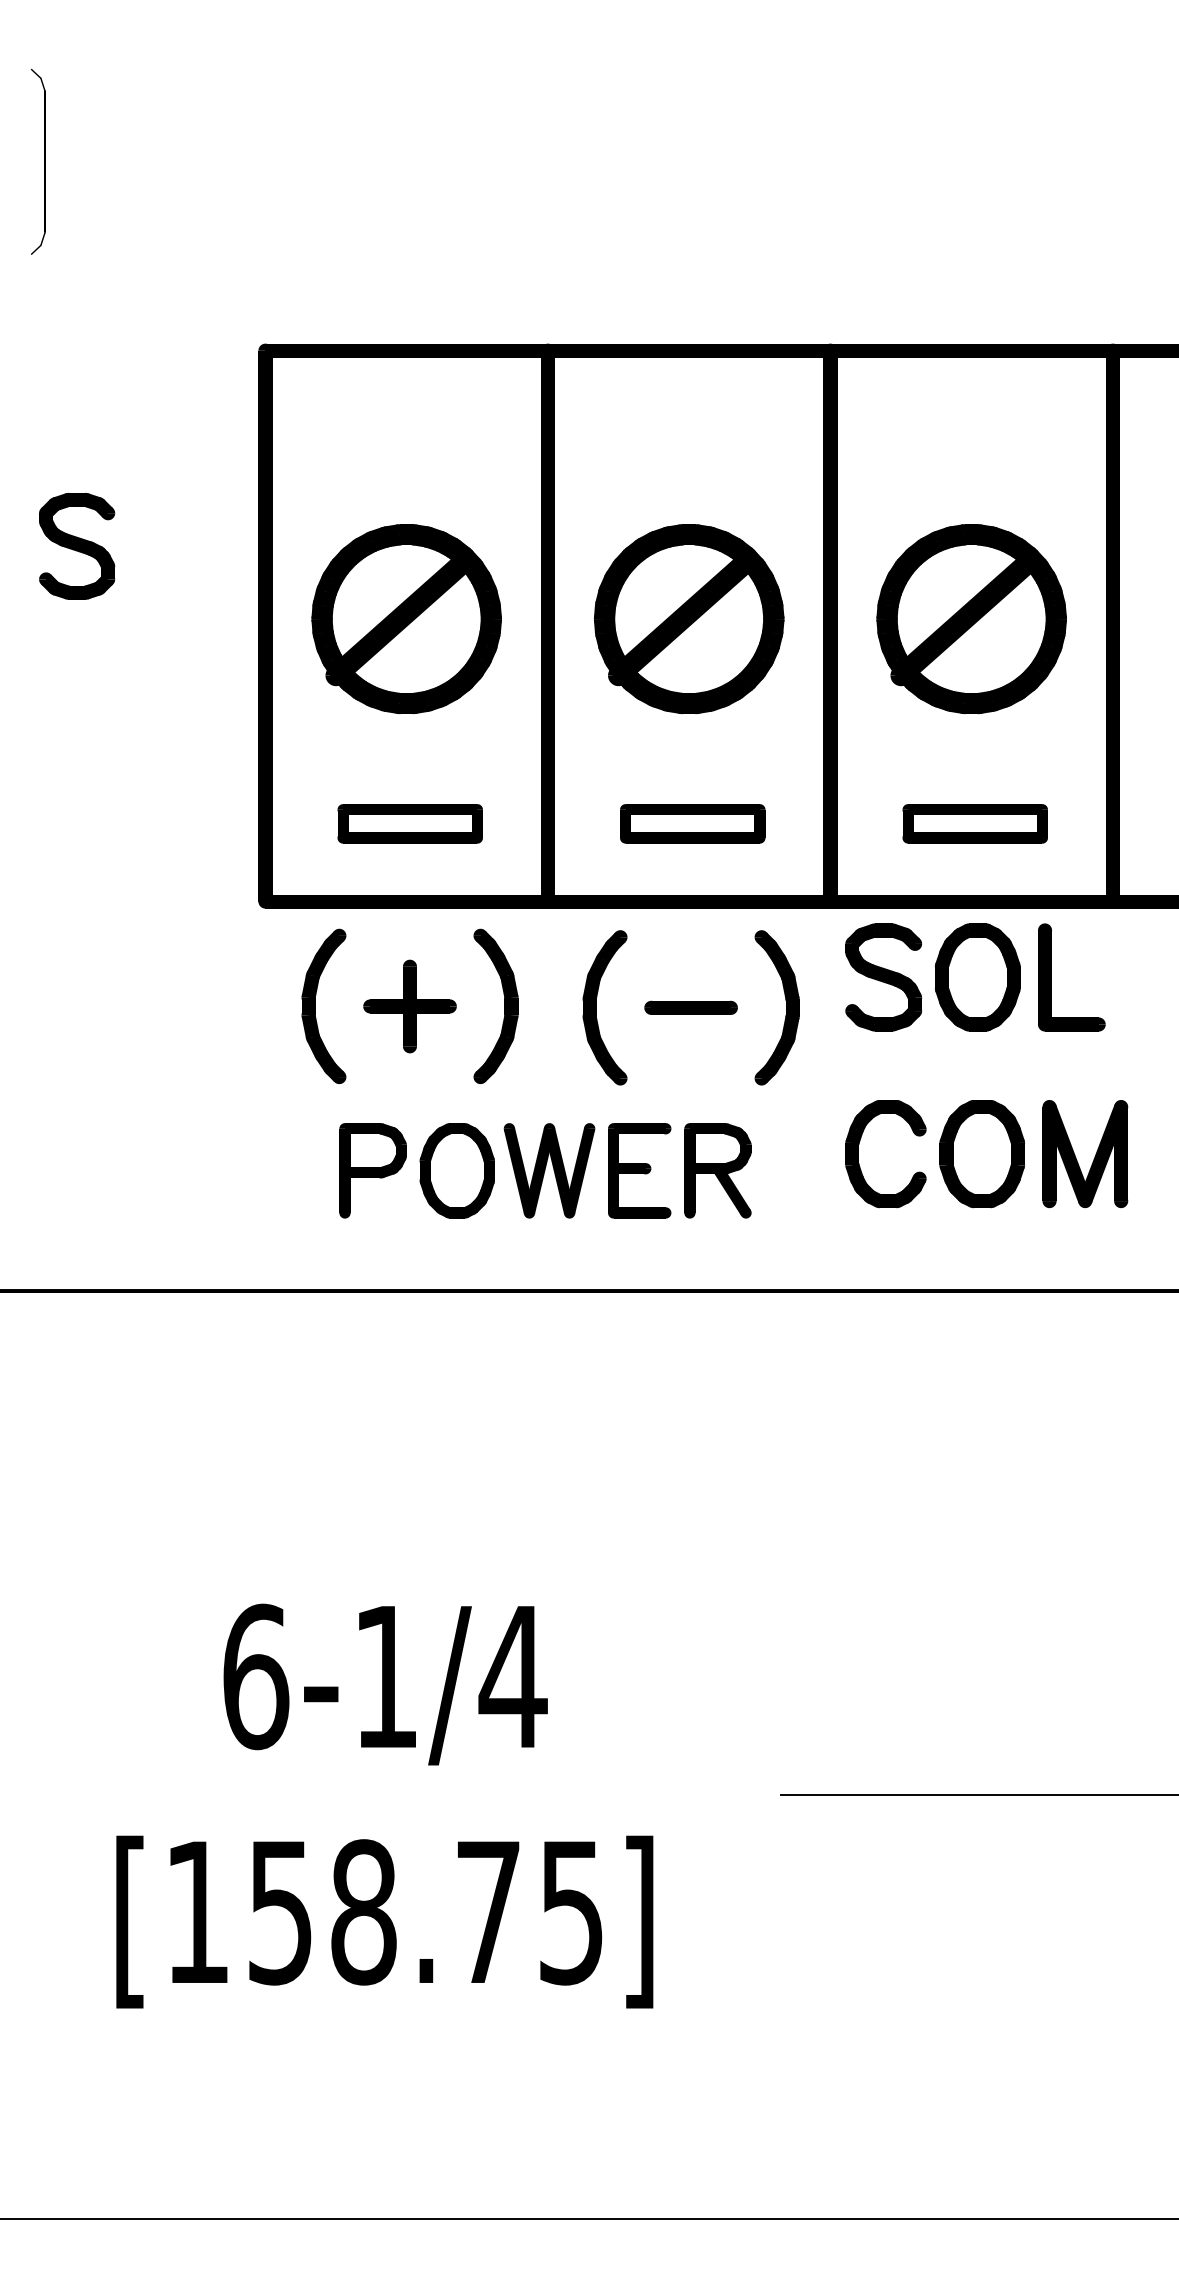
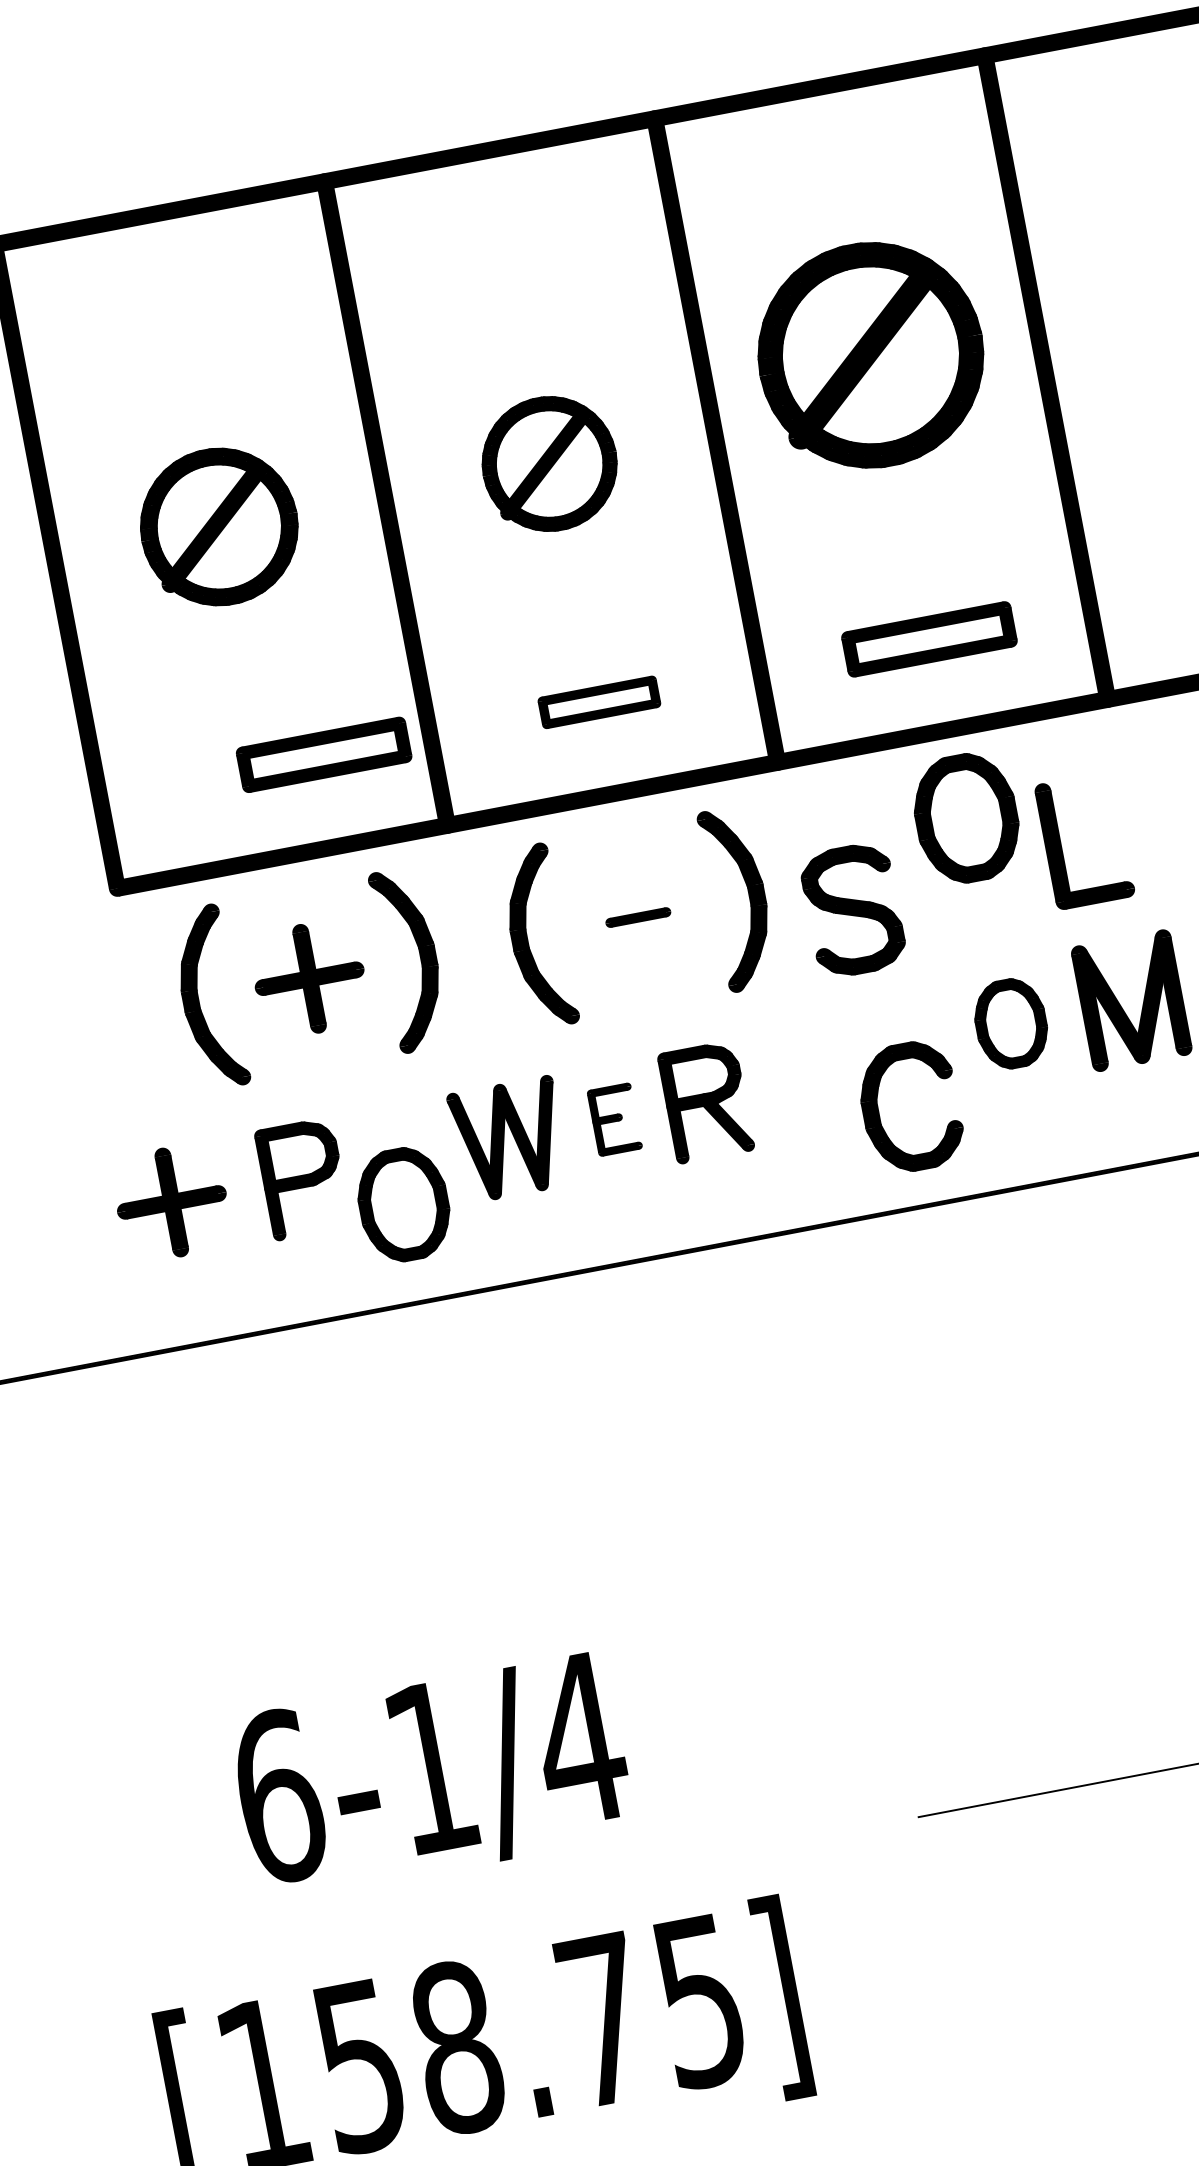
part: (406, 619) -> (219, 527), size x0.7
part: (689, 619) -> (549, 464), size x0.6
part: (971, 619) -> (870, 355), moved
part: (409, 823) -> (323, 754), moved
part: (692, 823) -> (598, 701), size x0.7
part: (883, 977) -> (853, 910), moved
part: (1051, 977) -> (1061, 845), moved
part: (690, 1007) -> (637, 917), size x0.6
part: (858, 1154) -> (878, 1113), moved
part: (981, 1154) -> (1010, 1024), size x0.7
part: (260, 1169) -> (171, 1202), added
part: (456, 1170) -> (402, 1204), moved
part: (639, 1170) -> (614, 1119), size x0.6

